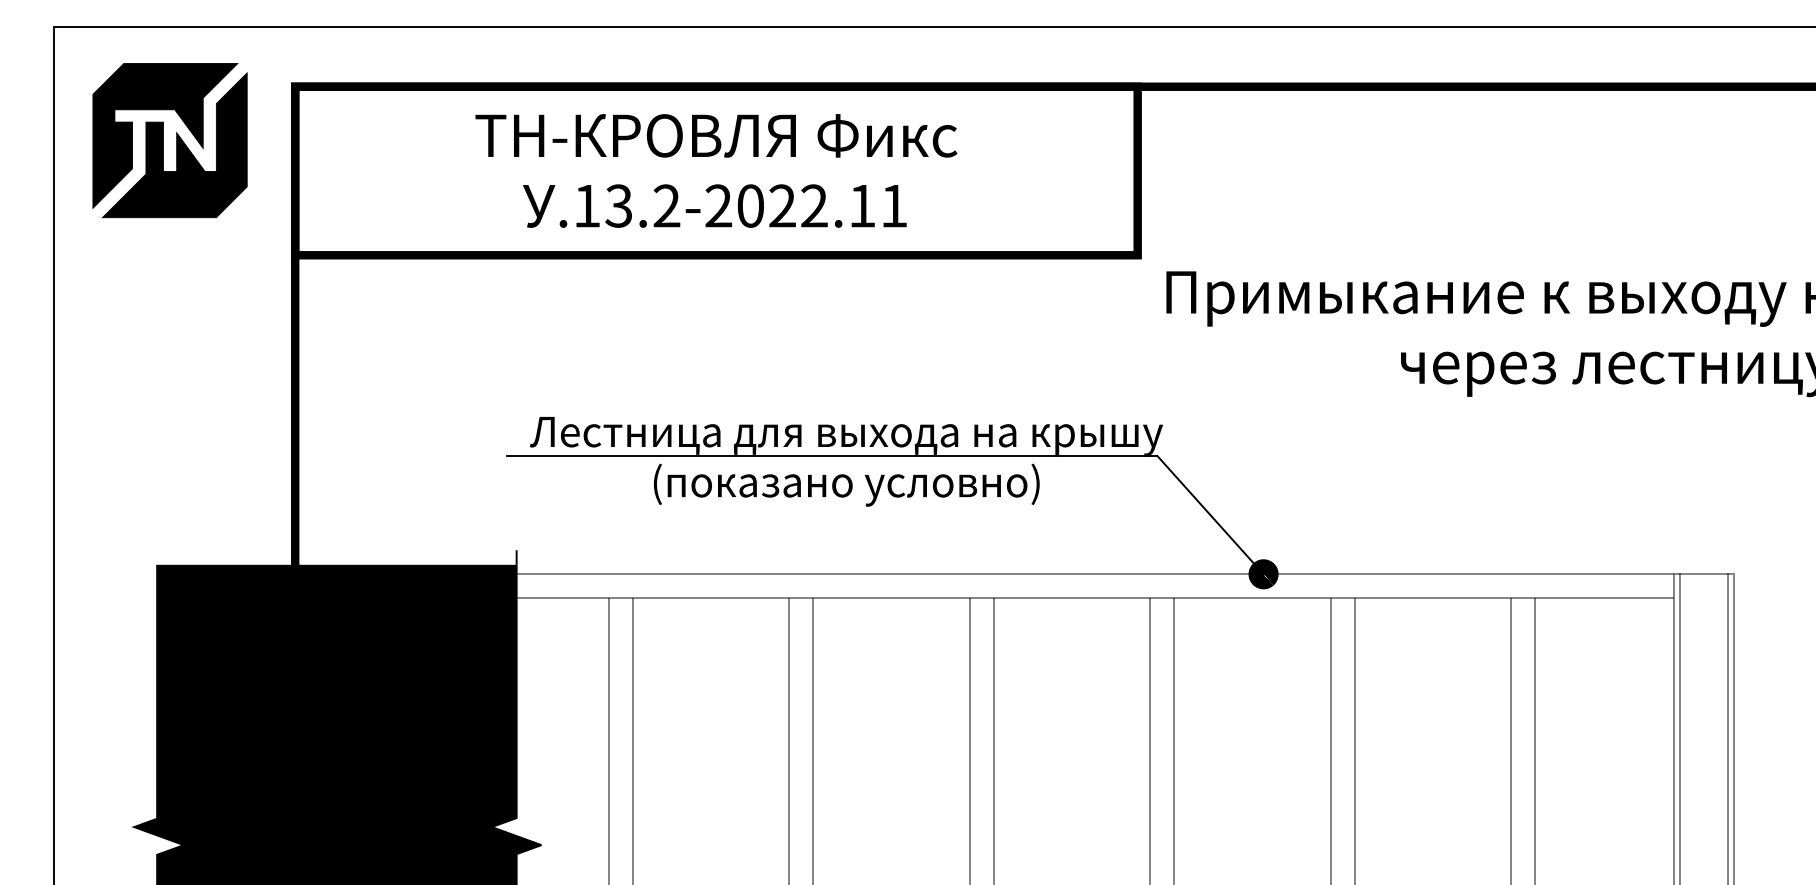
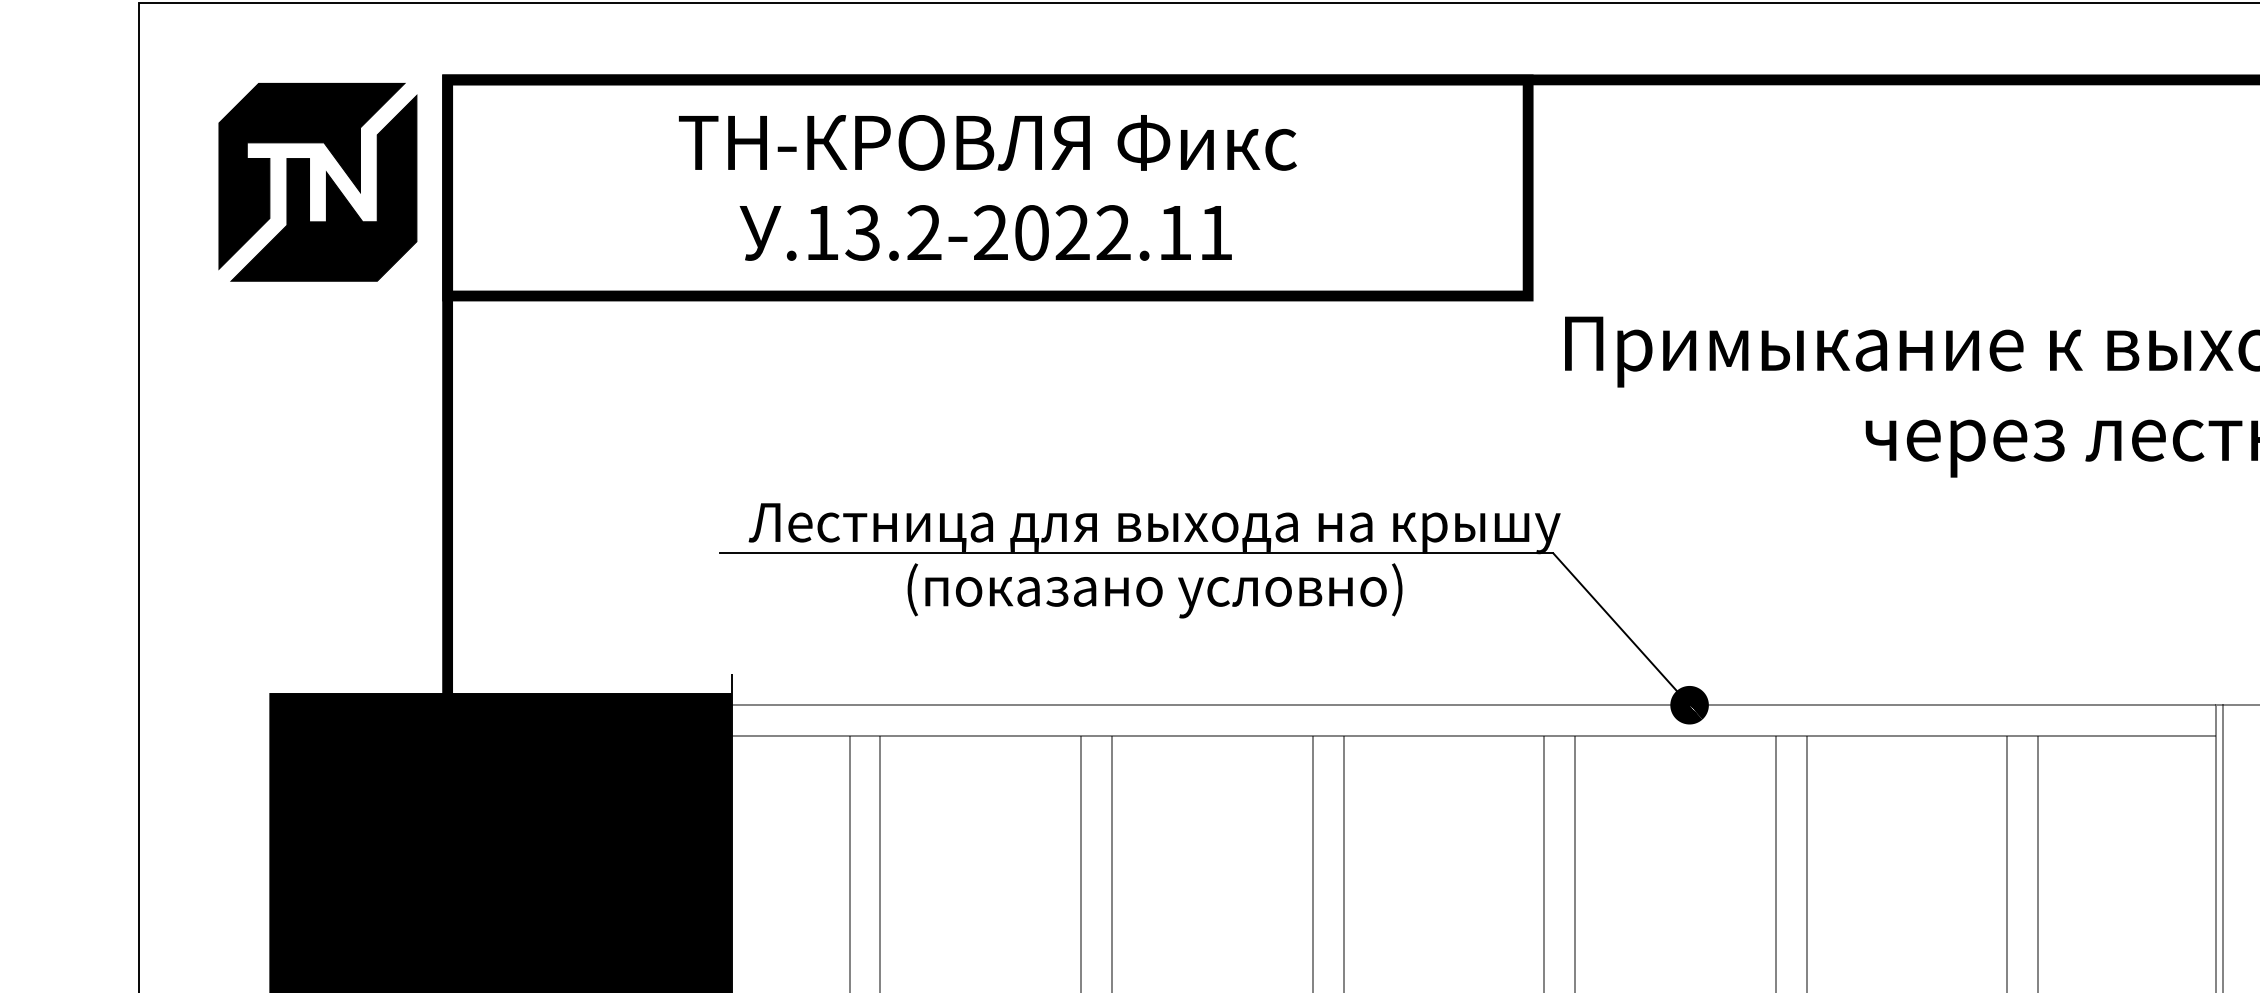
part: (169, 140) -> (317, 182), moved

